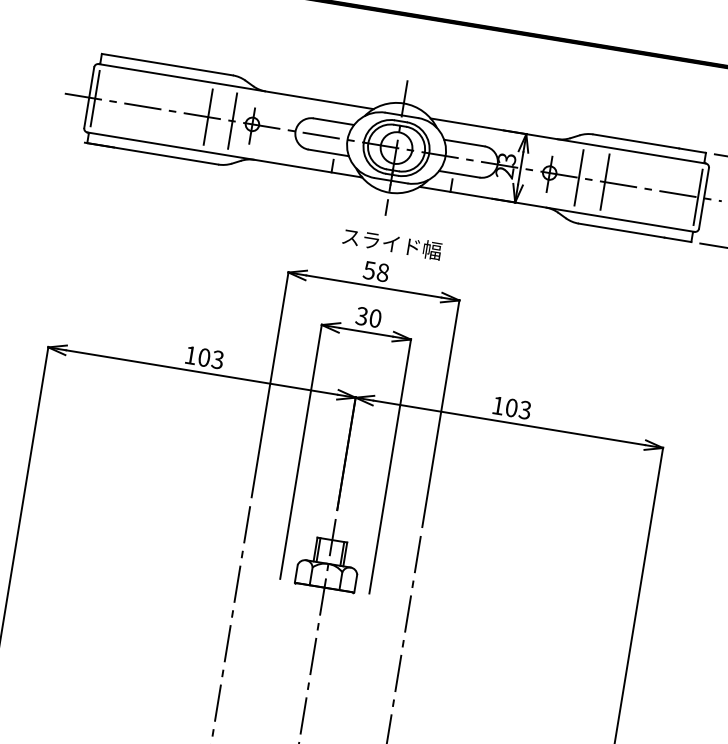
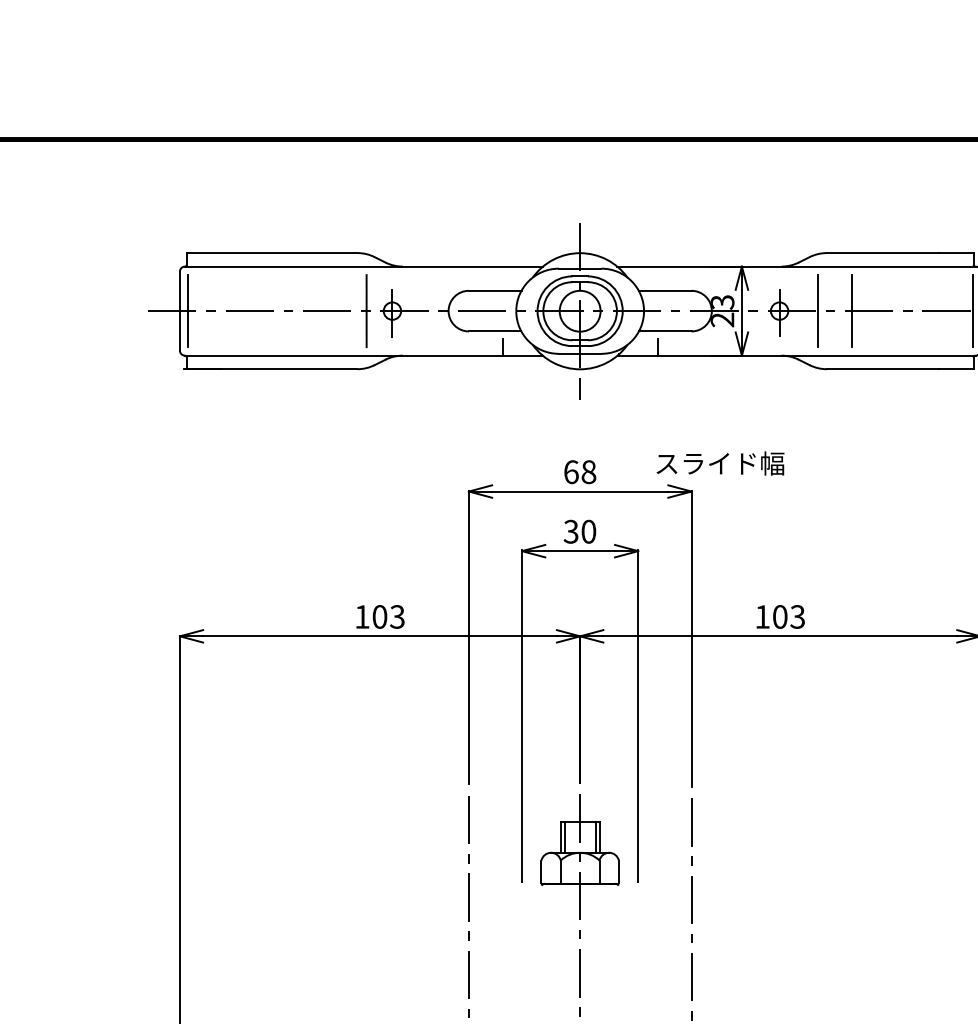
line: (207, 117) -> (334, 311), removed
text: (392, 243) -> (720, 463), moved
text: (368, 270) -> (570, 472), 58 -> 68

